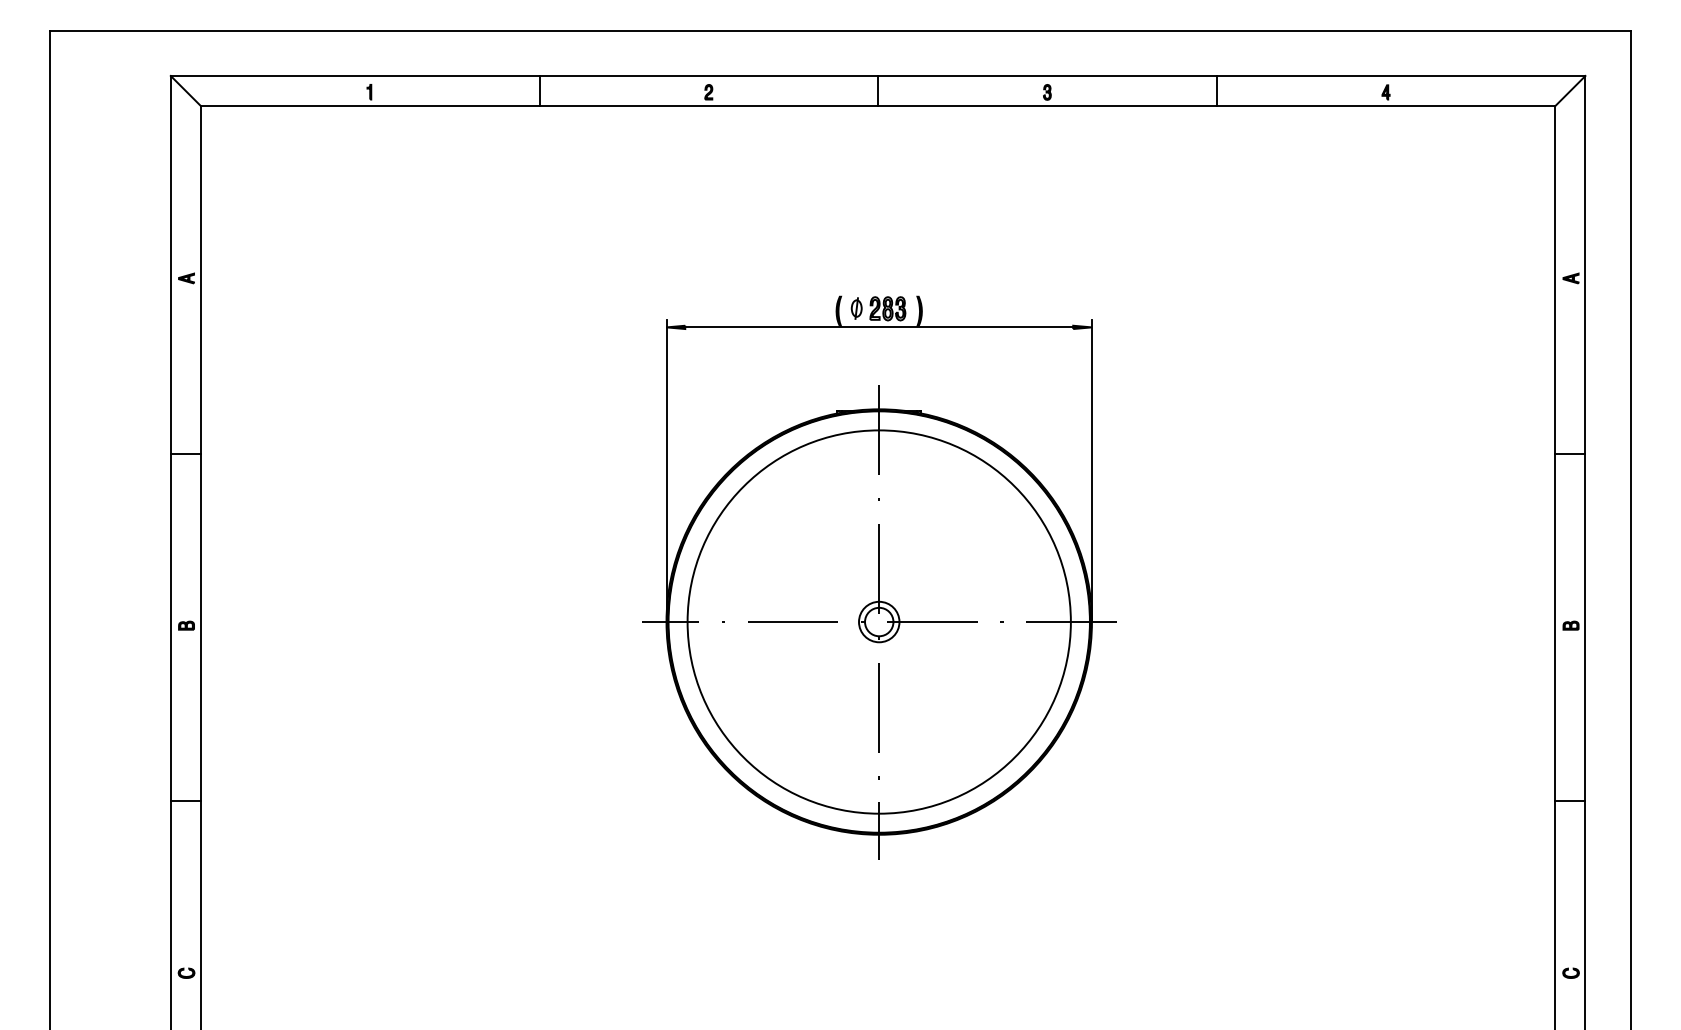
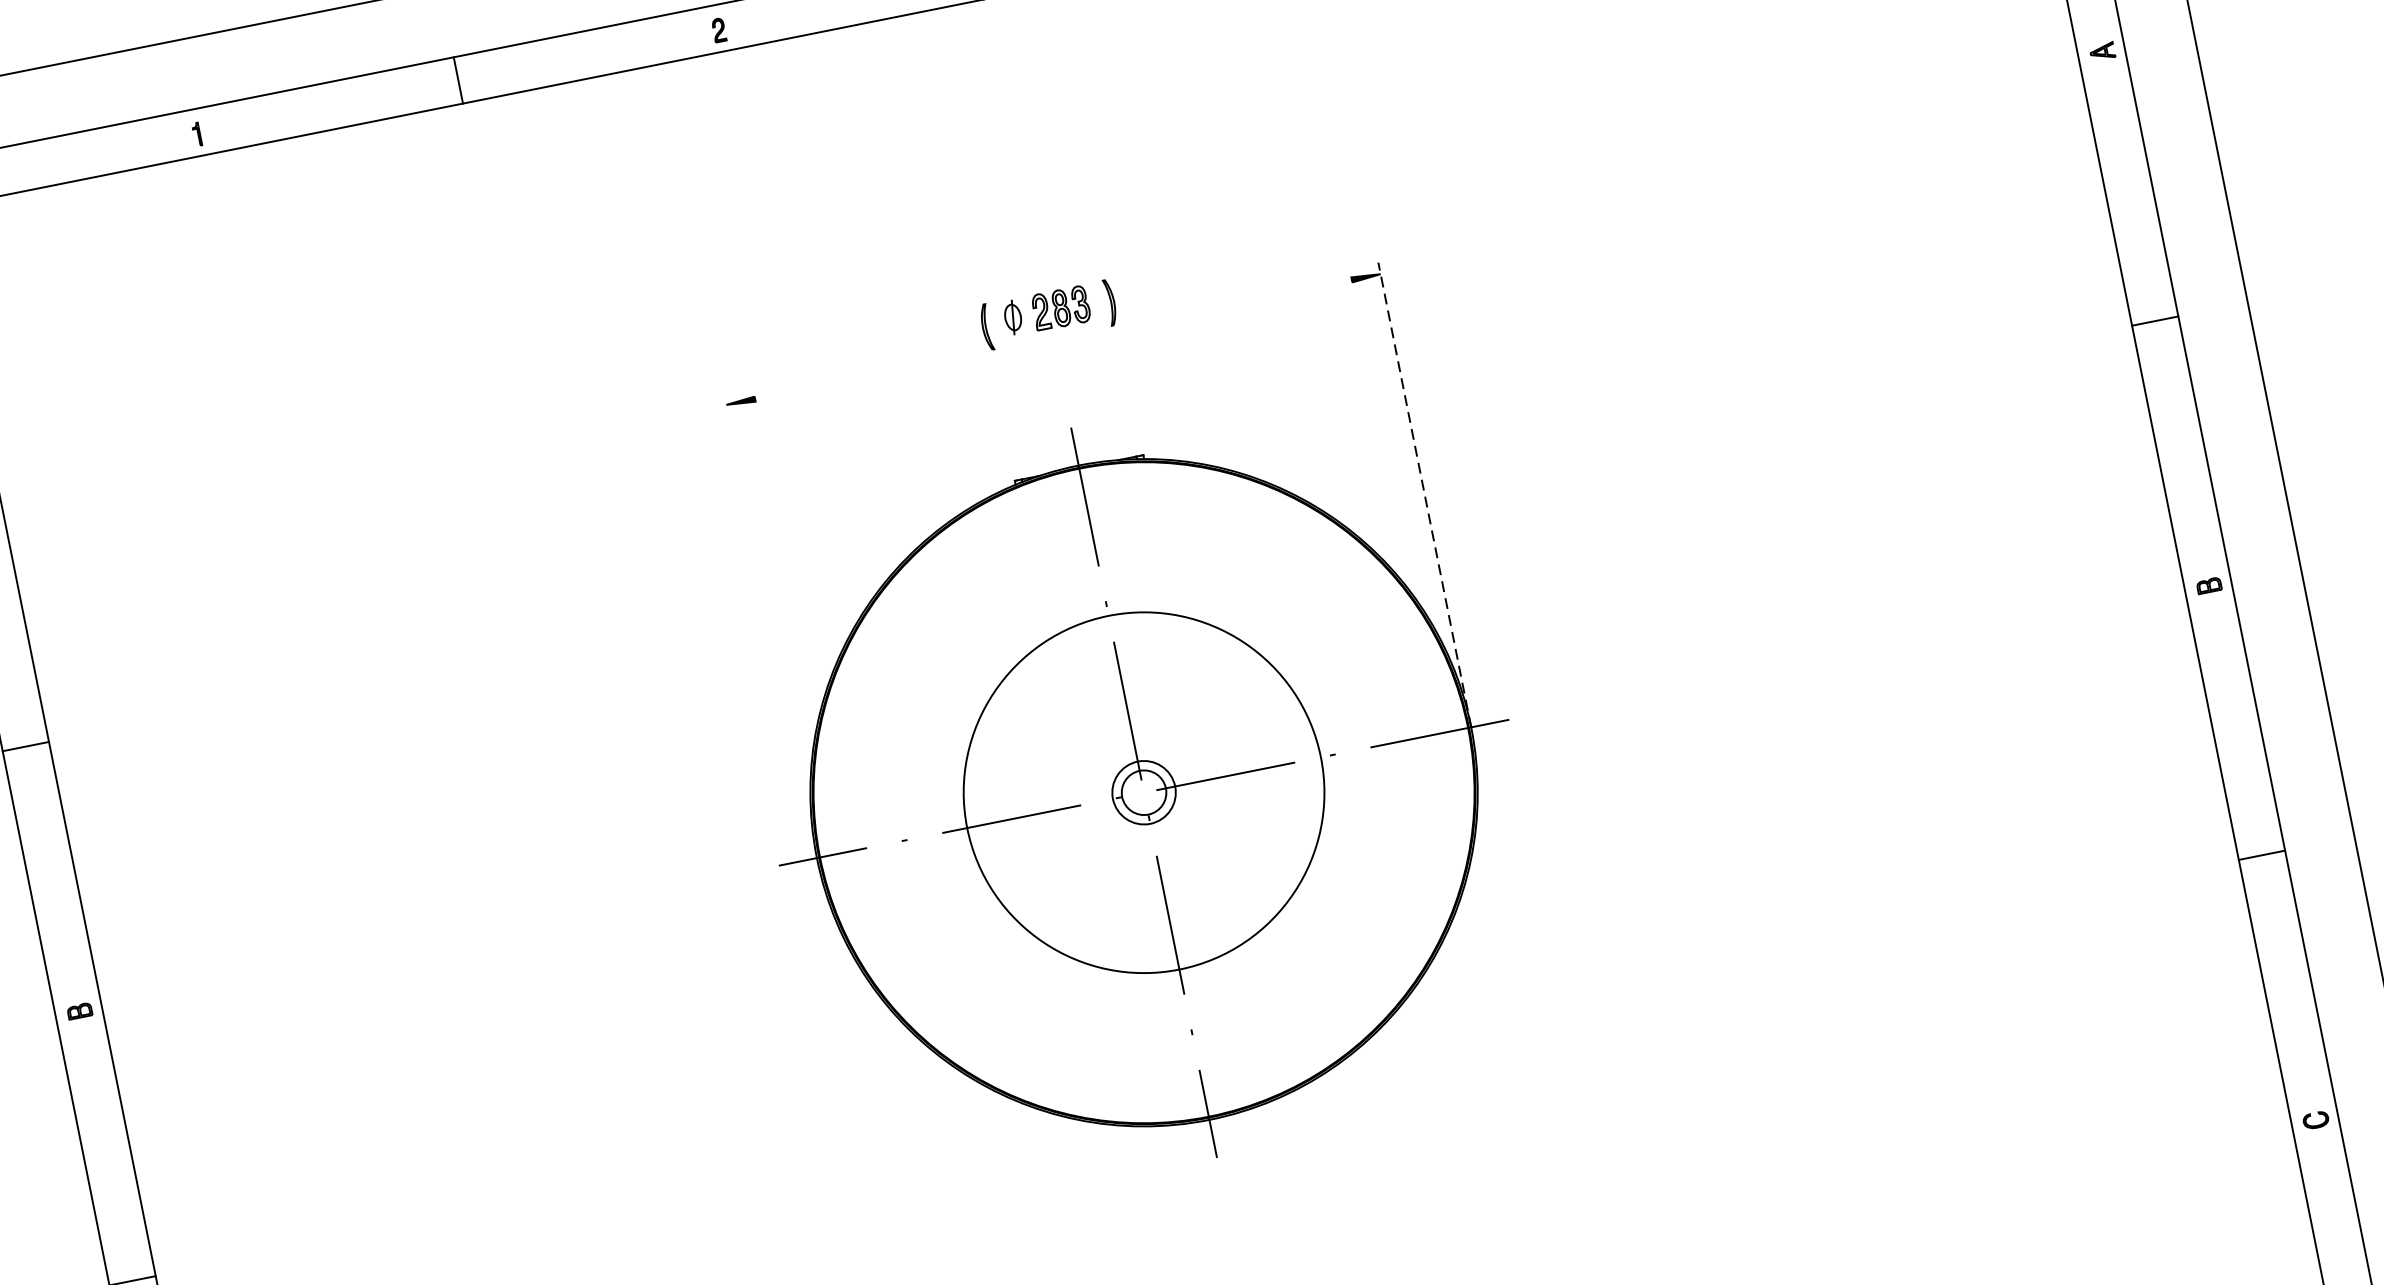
line: (879, 327) -> (1053, 339), removed
line: (666, 470) -> (770, 625), removed
line: (1091, 470) -> (1423, 494), solid -> dashed
circle: (878, 621) -> (1142, 792), size x0.6

